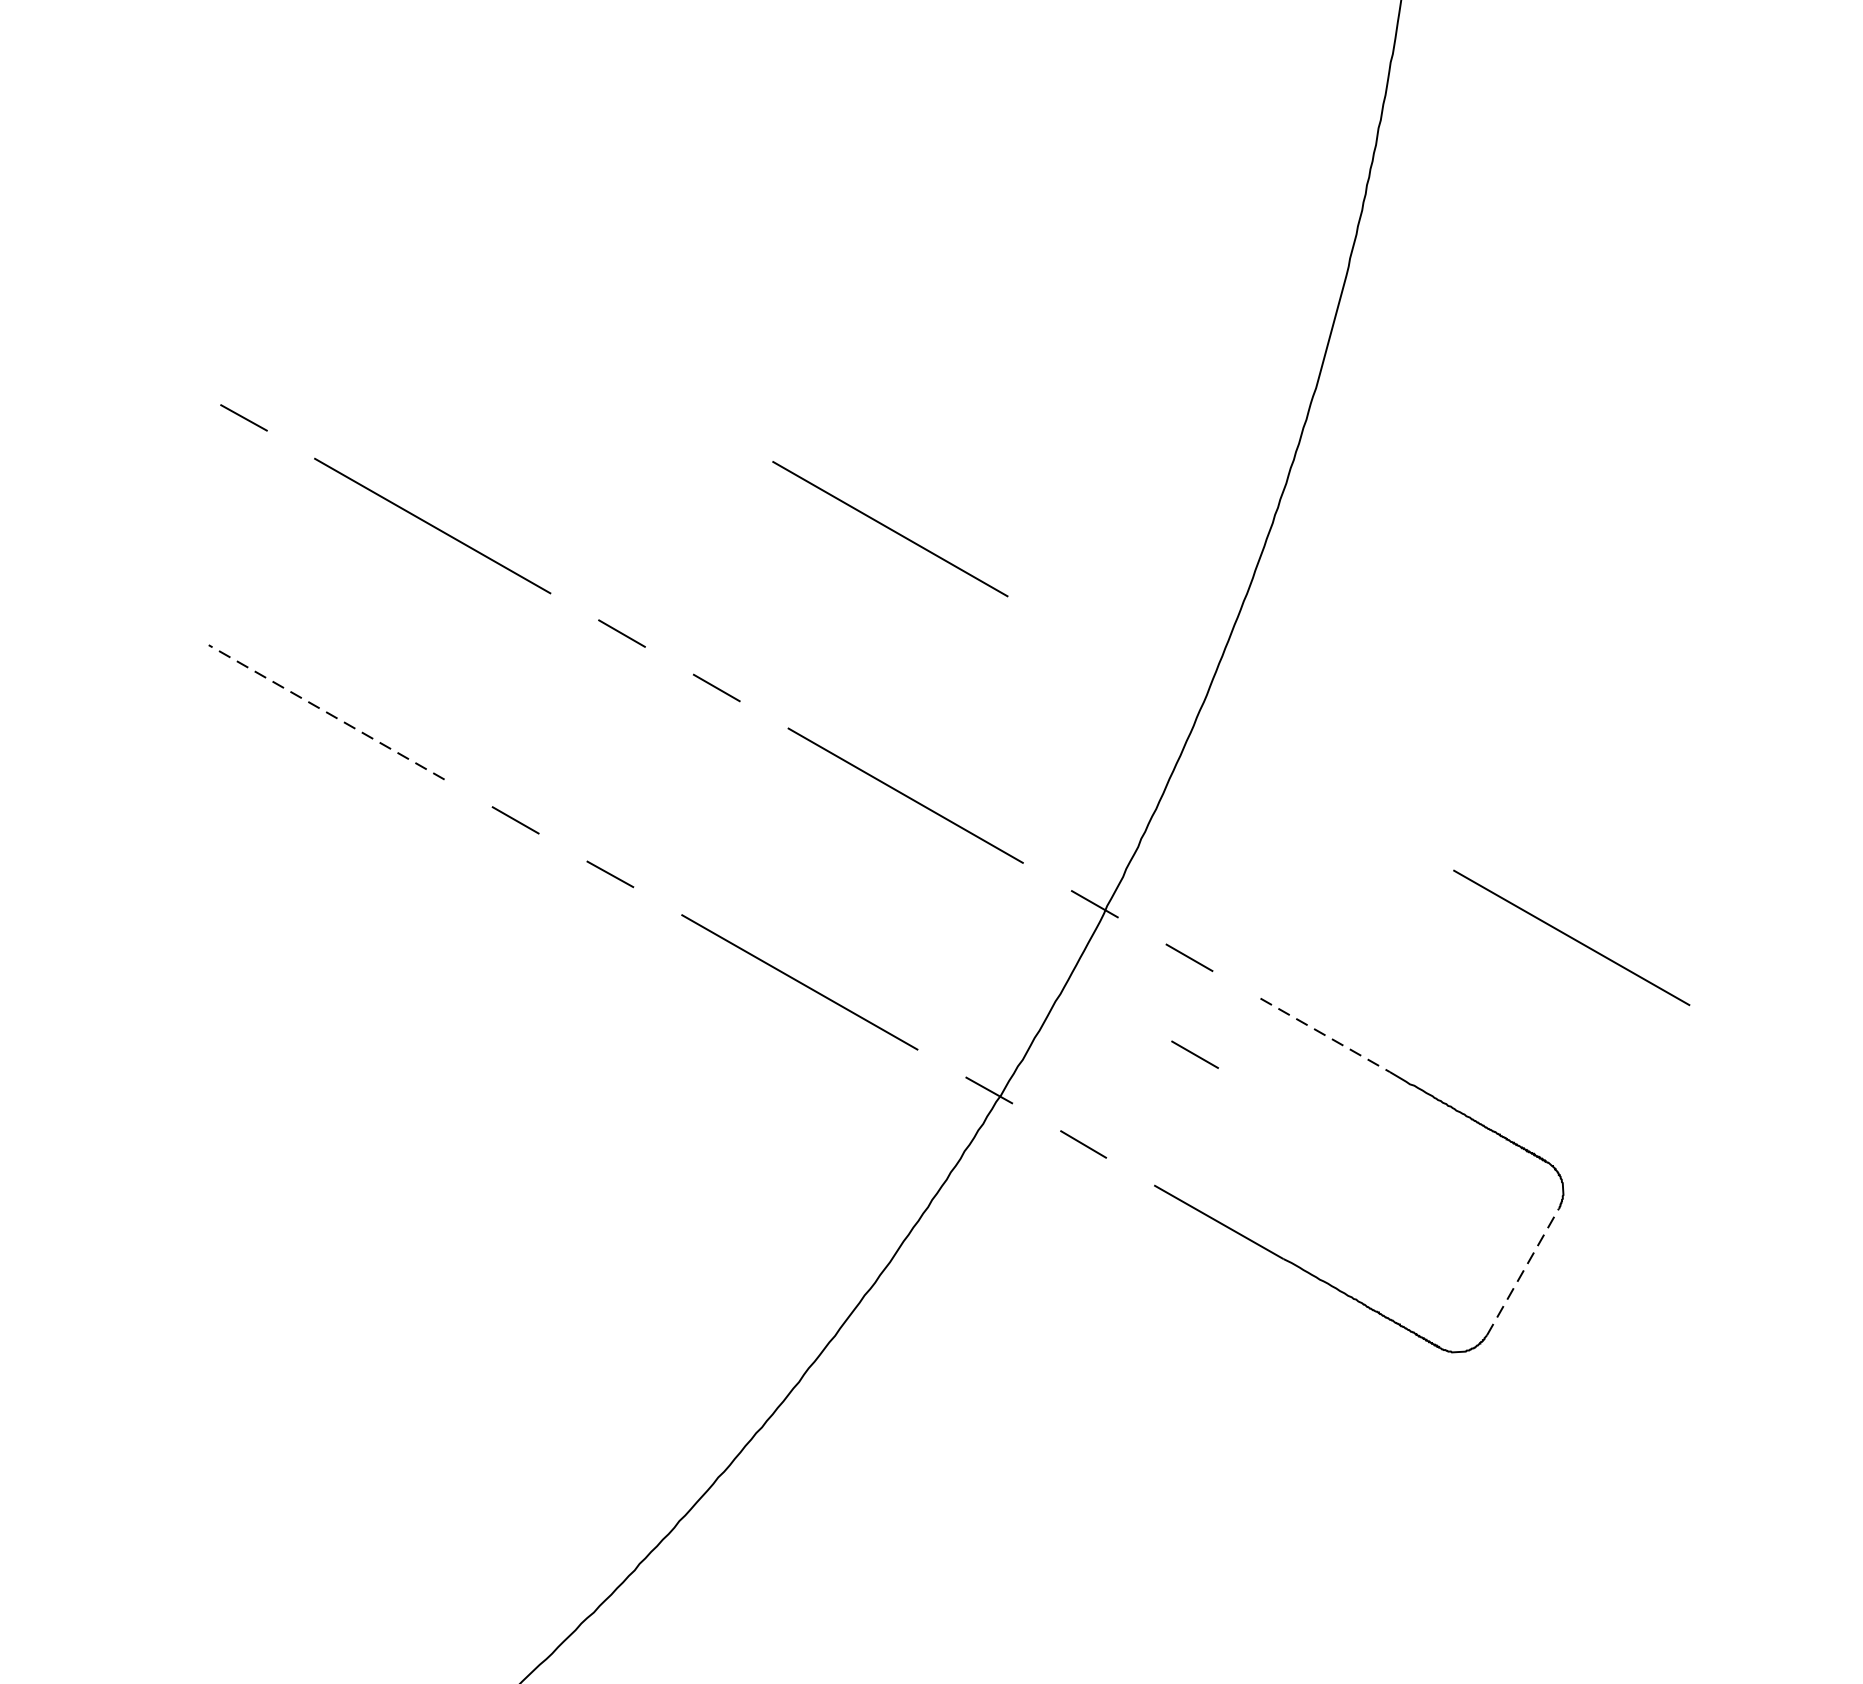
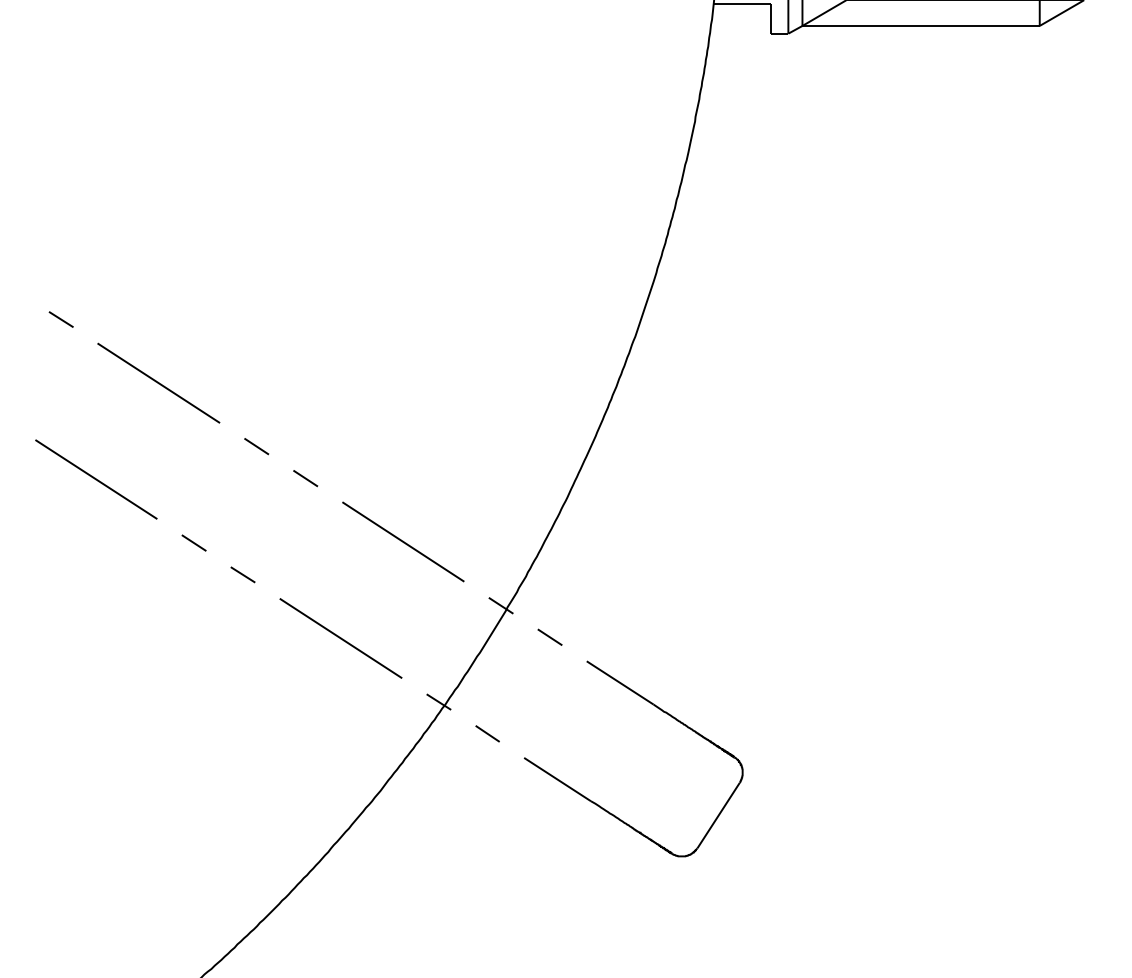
line: (890, 528) -> (403, 398), removed
line: (326, 712) -> (96, 479), dashed -> solid
line: (1570, 937) -> (754, 638), removed
line: (1325, 1034) -> (620, 682), dashed -> solid
line: (1193, 1053) -> (549, 688), removed
line: (1522, 1271) -> (718, 815), dashed -> solid

